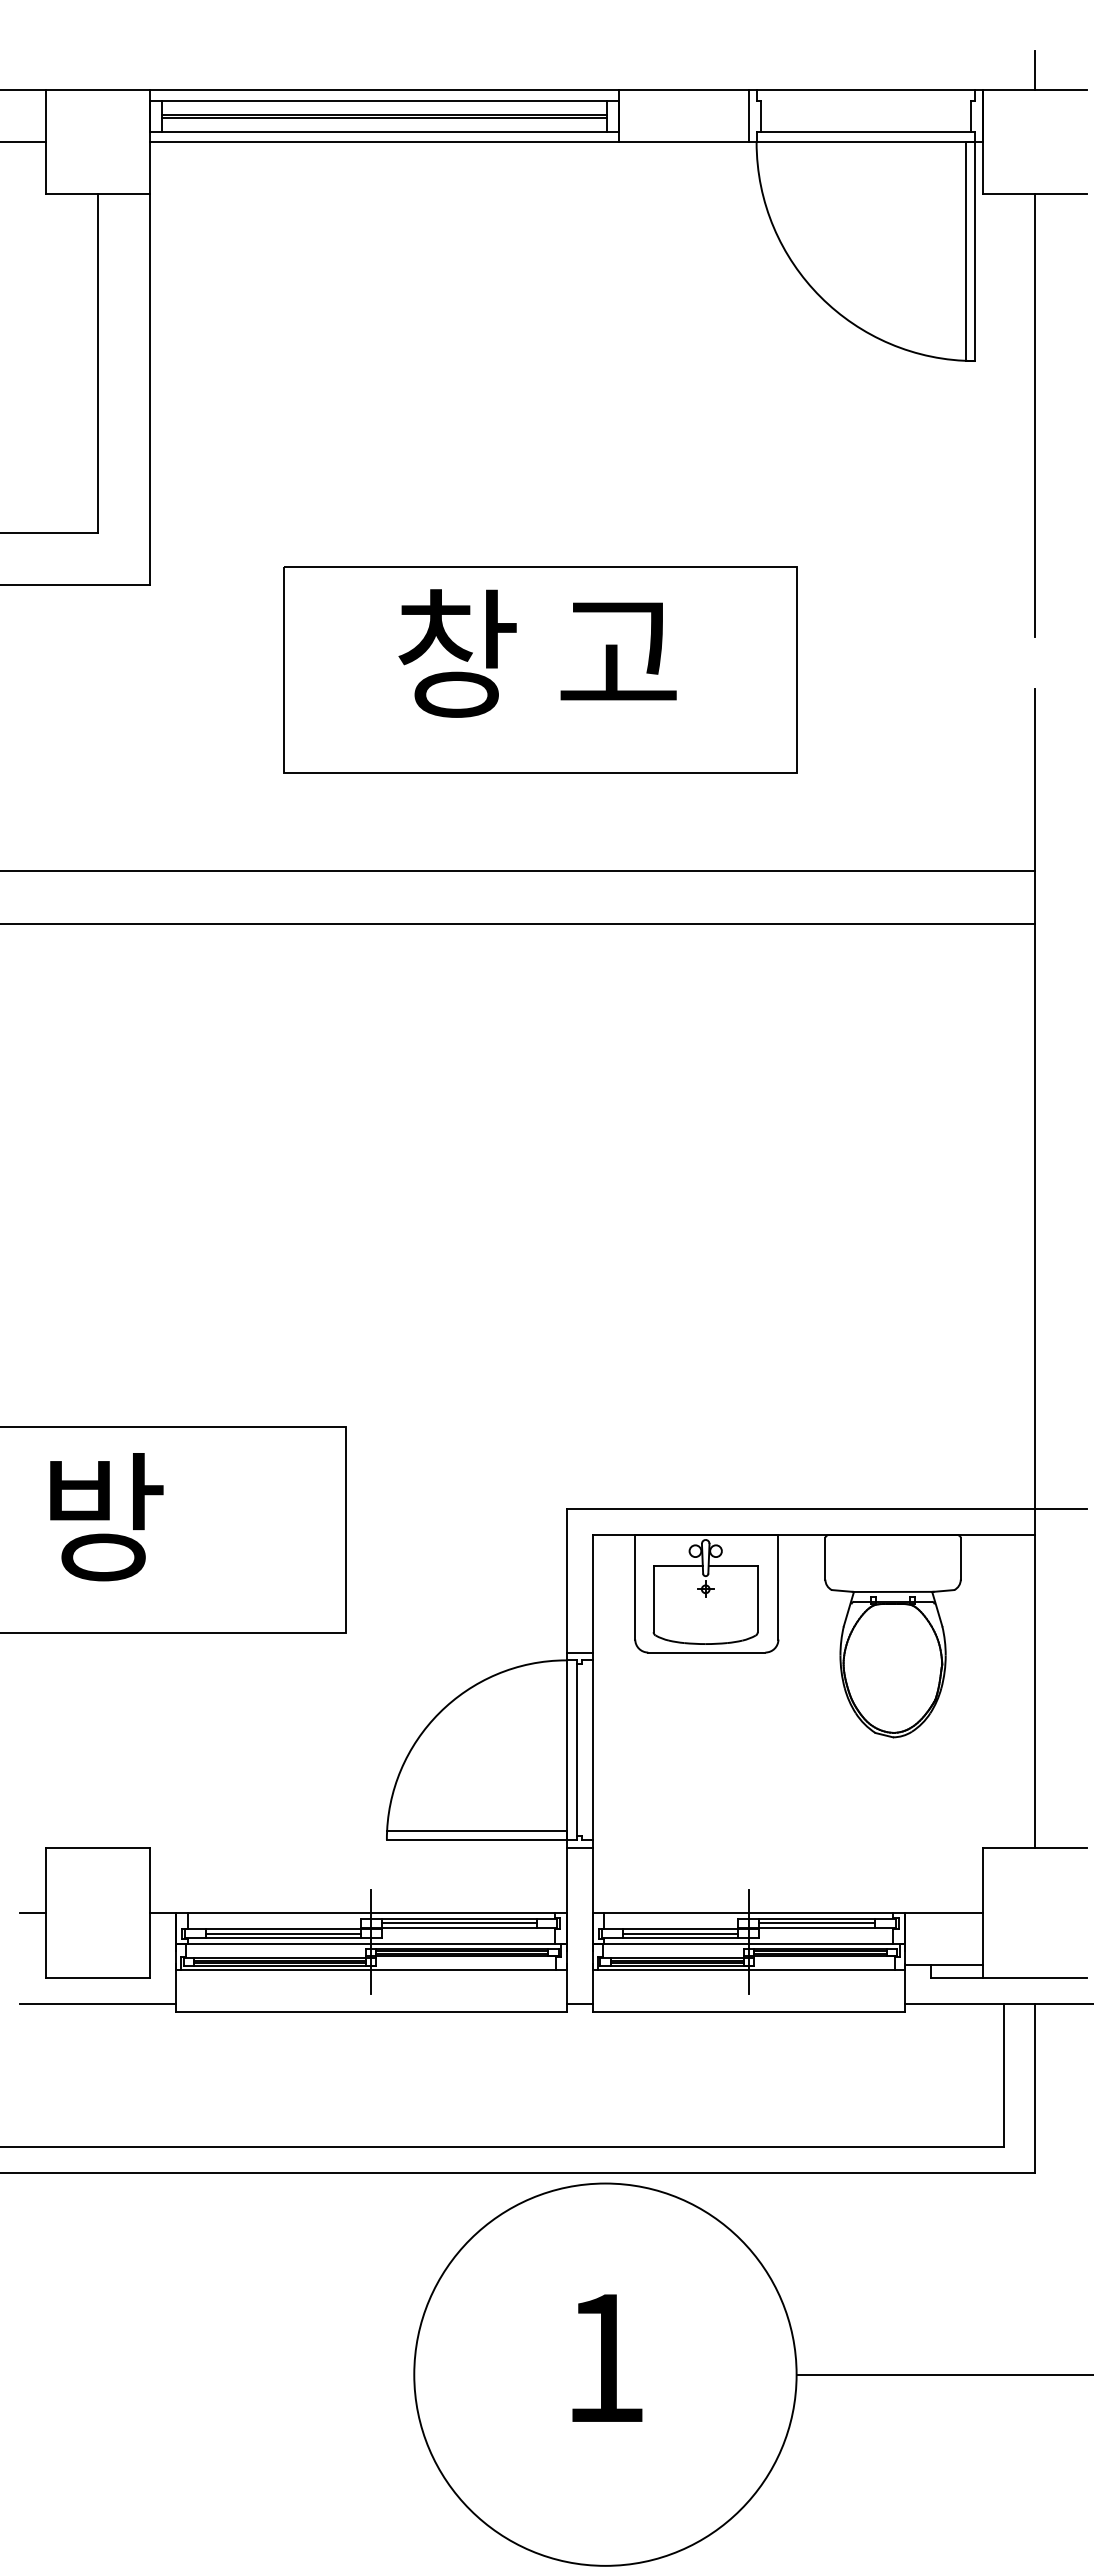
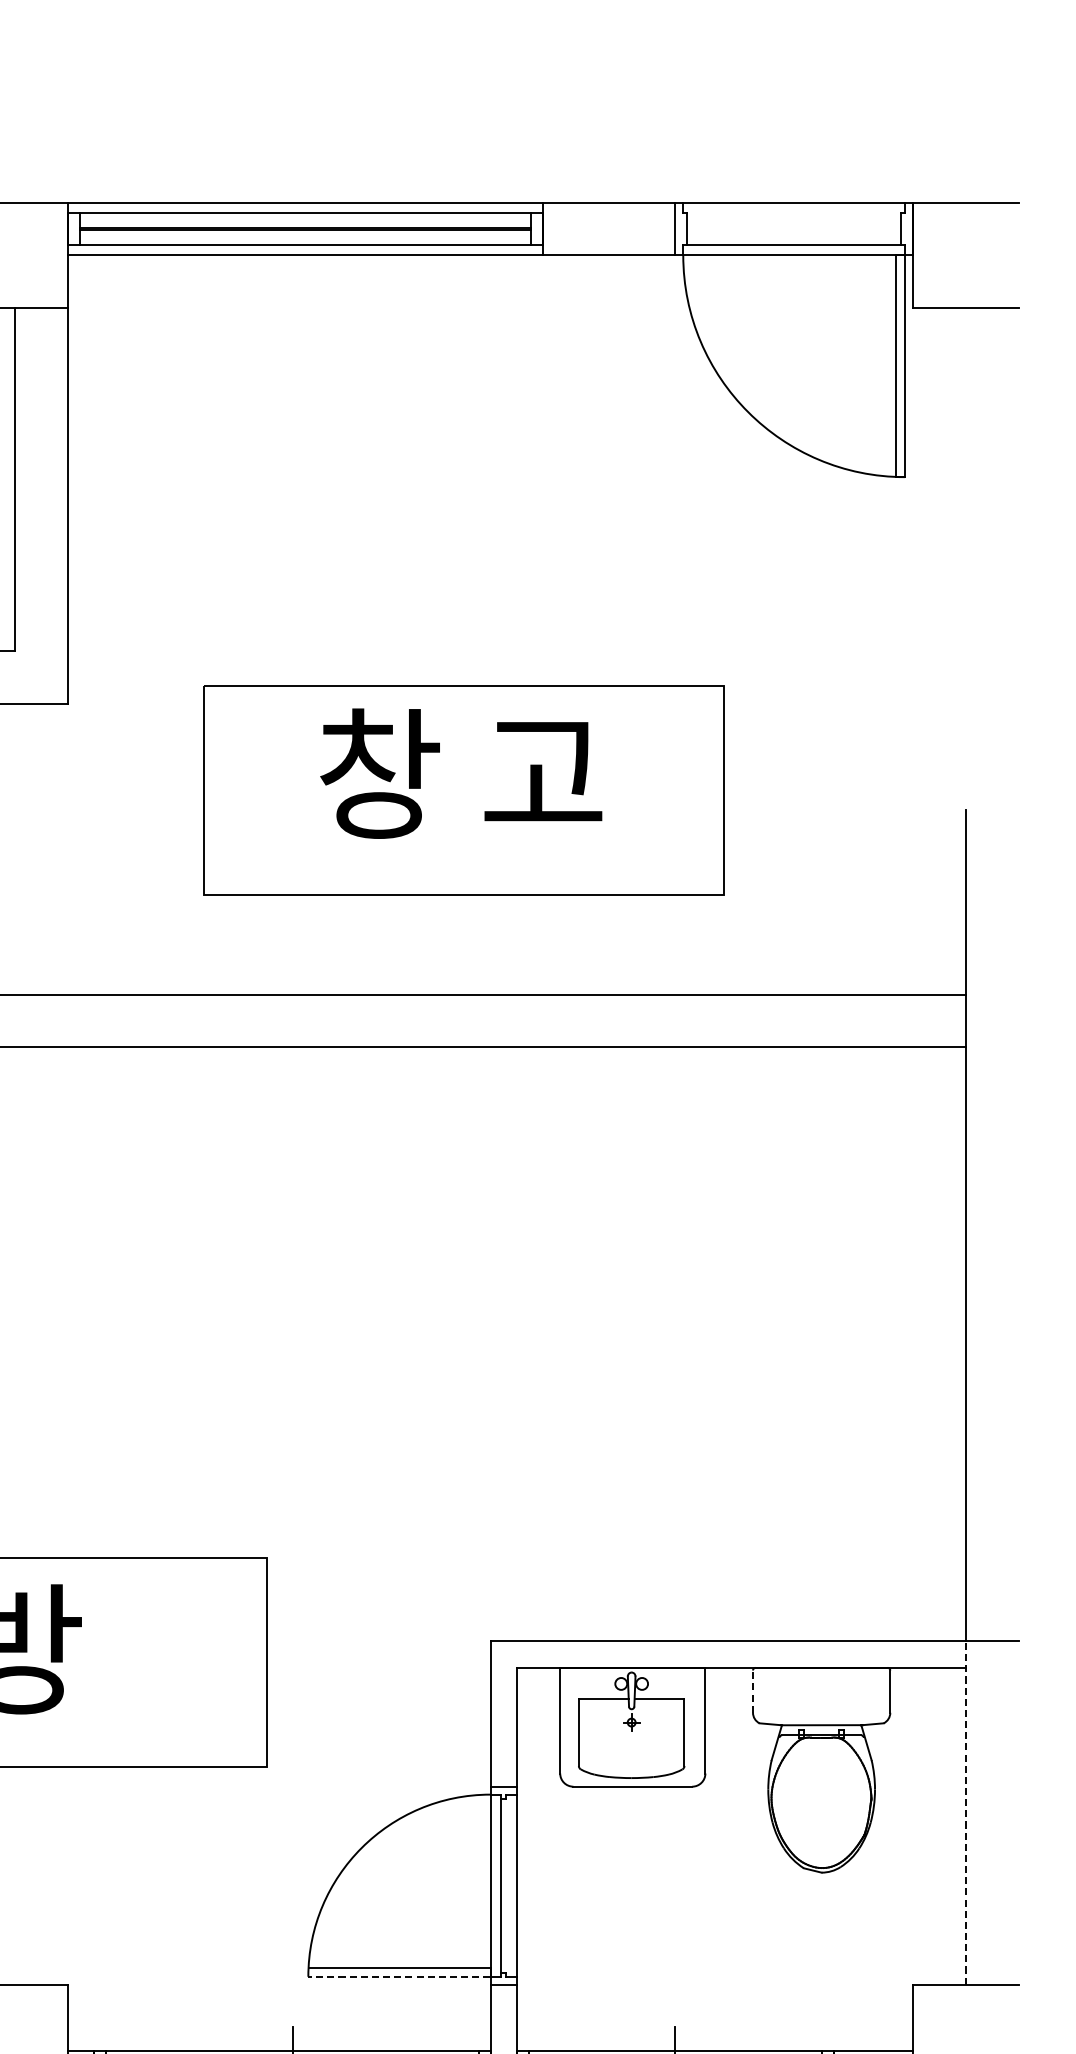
line: (1035, 70) -> (966, 182), removed
line: (1035, 415) -> (966, 532), removed
line: (825, 1558) -> (753, 1691), solid -> dashed
line: (1035, 1678) -> (966, 1813), solid -> dashed
line: (476, 1840) -> (399, 1977), solid -> dashed

